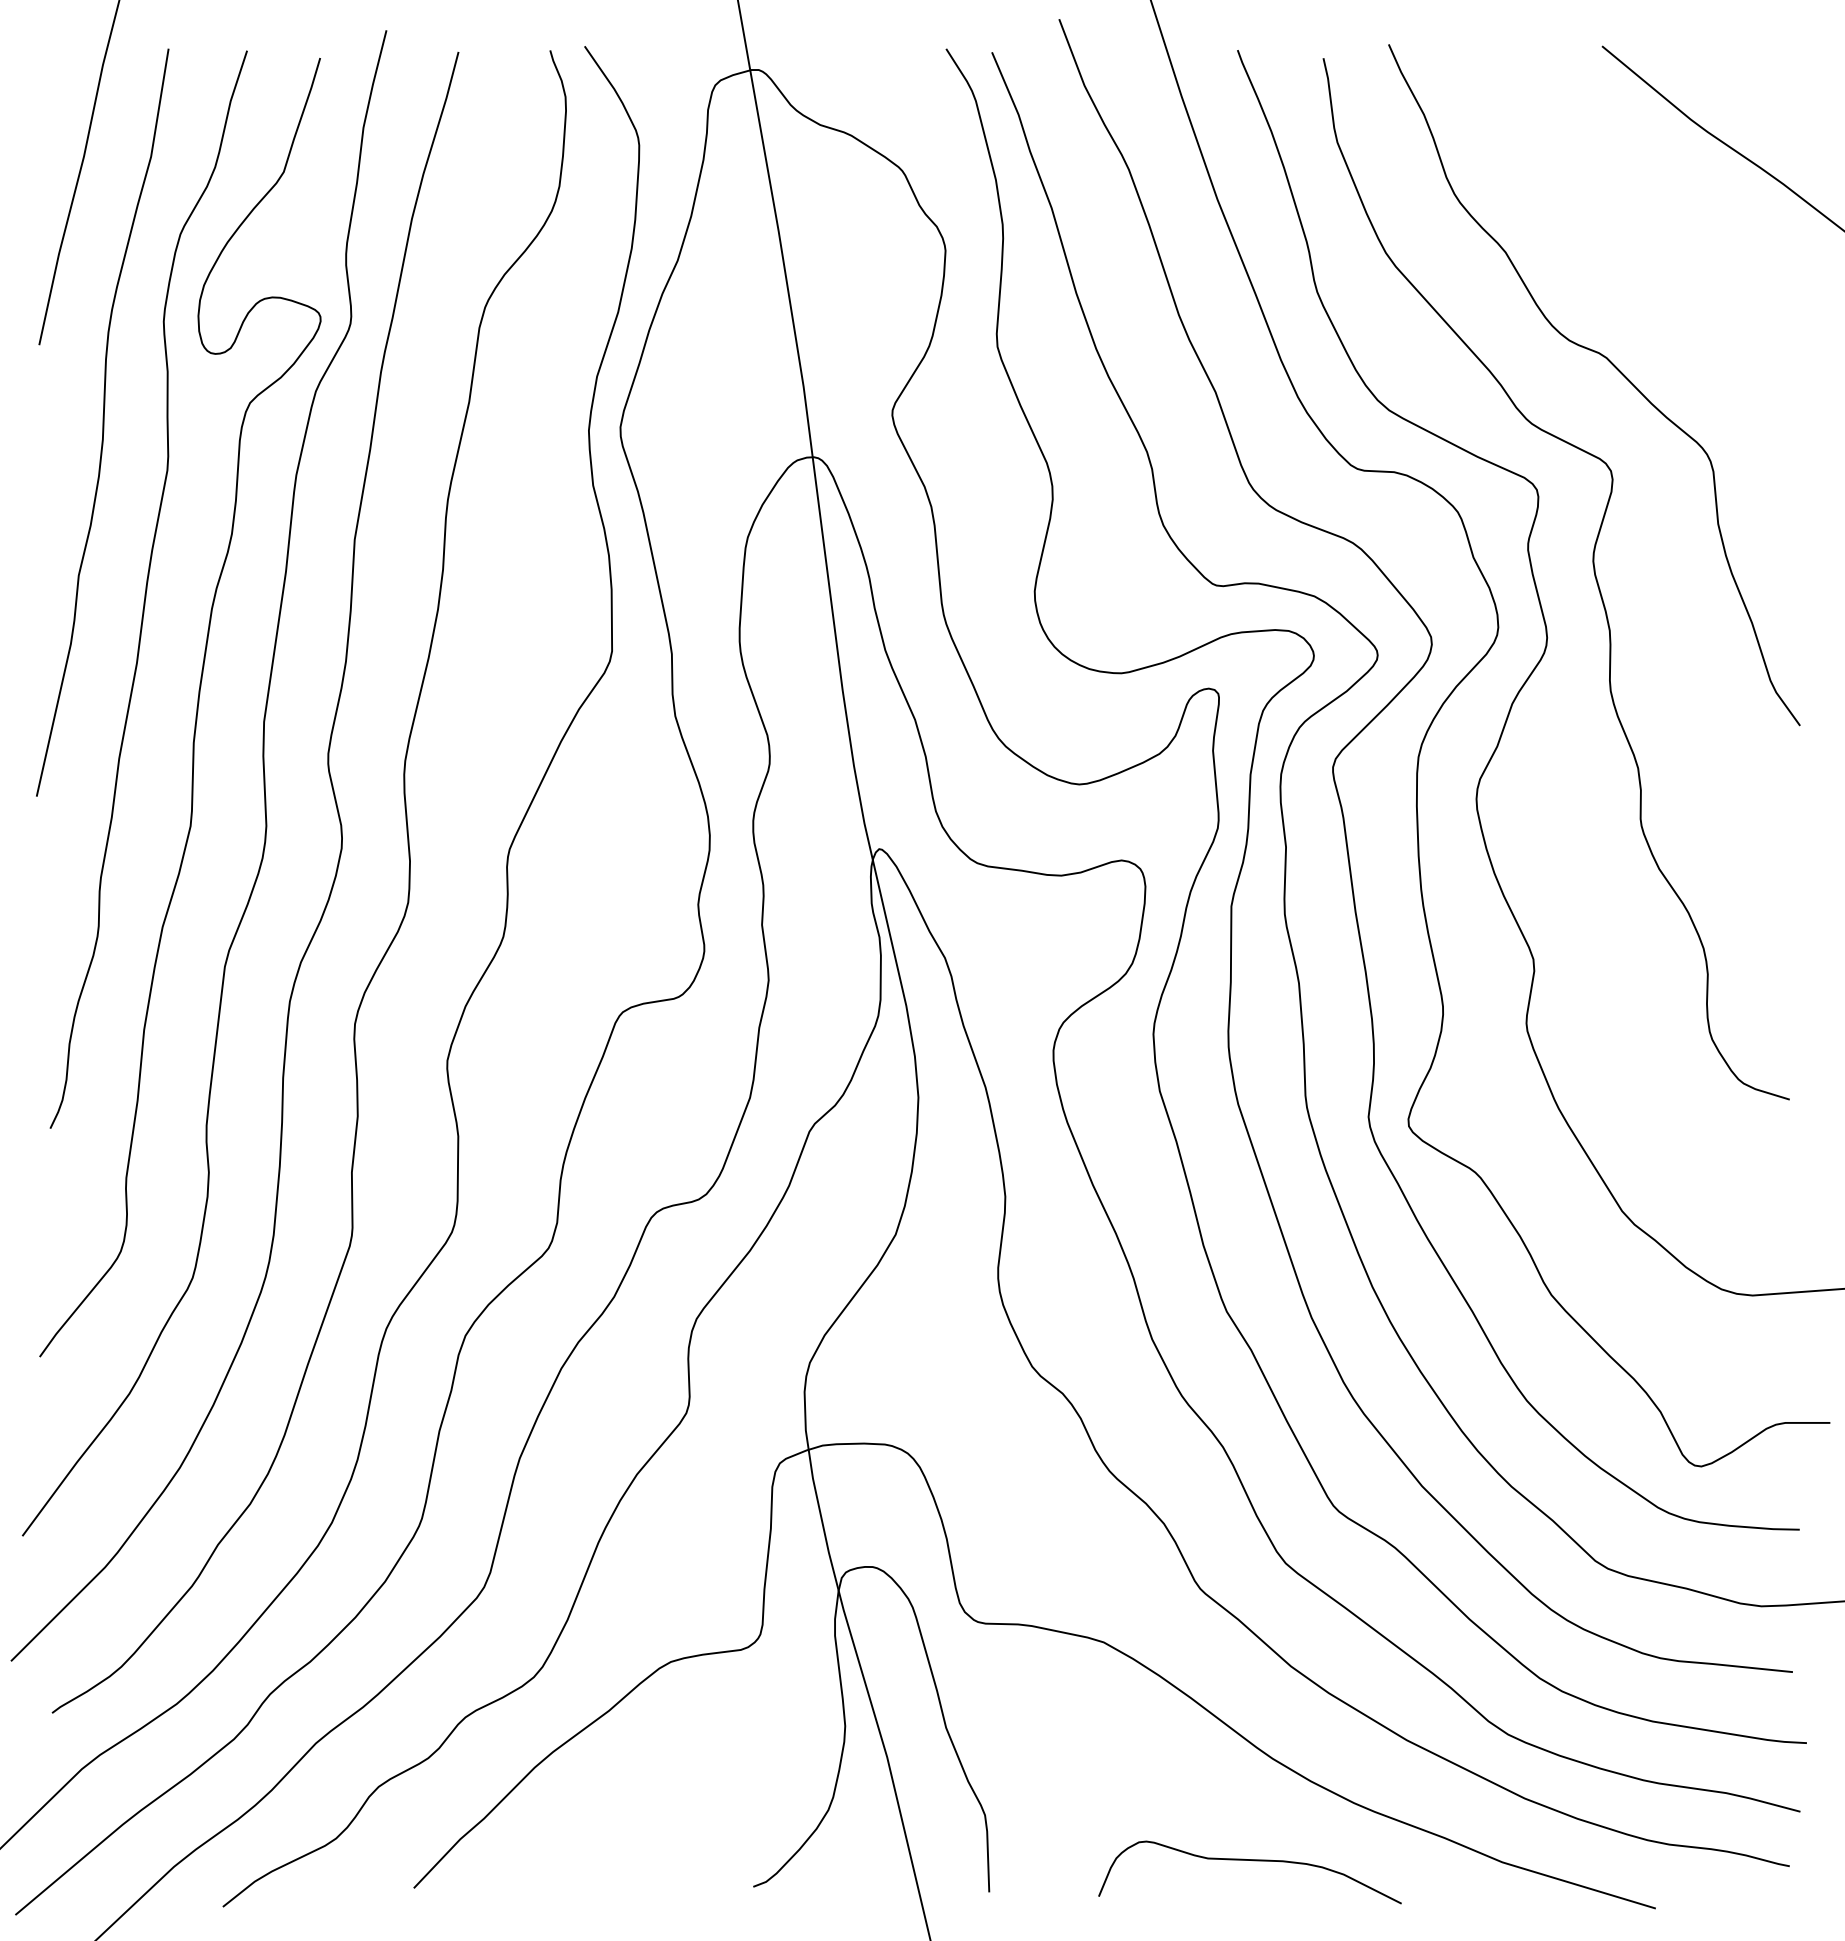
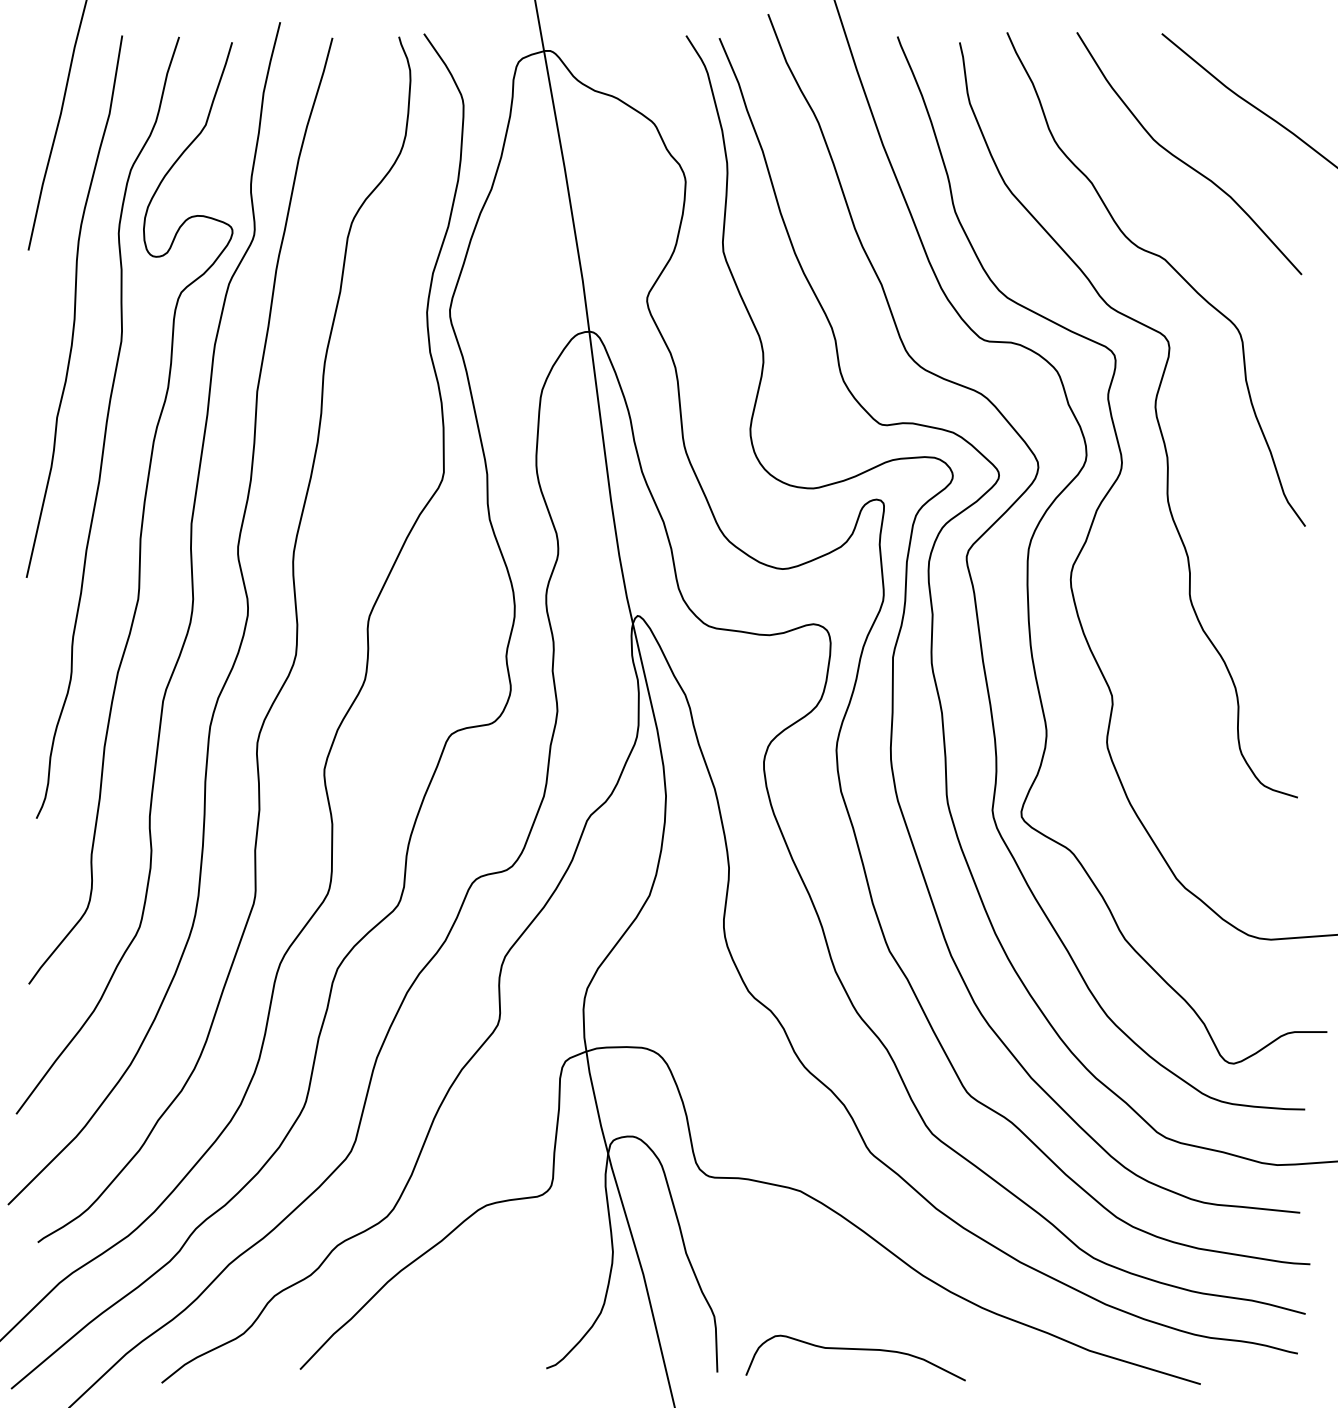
curve: (1632, 222) -> (1183, 161), added
curve: (1253, 1861) -> (858, 1350), moved

